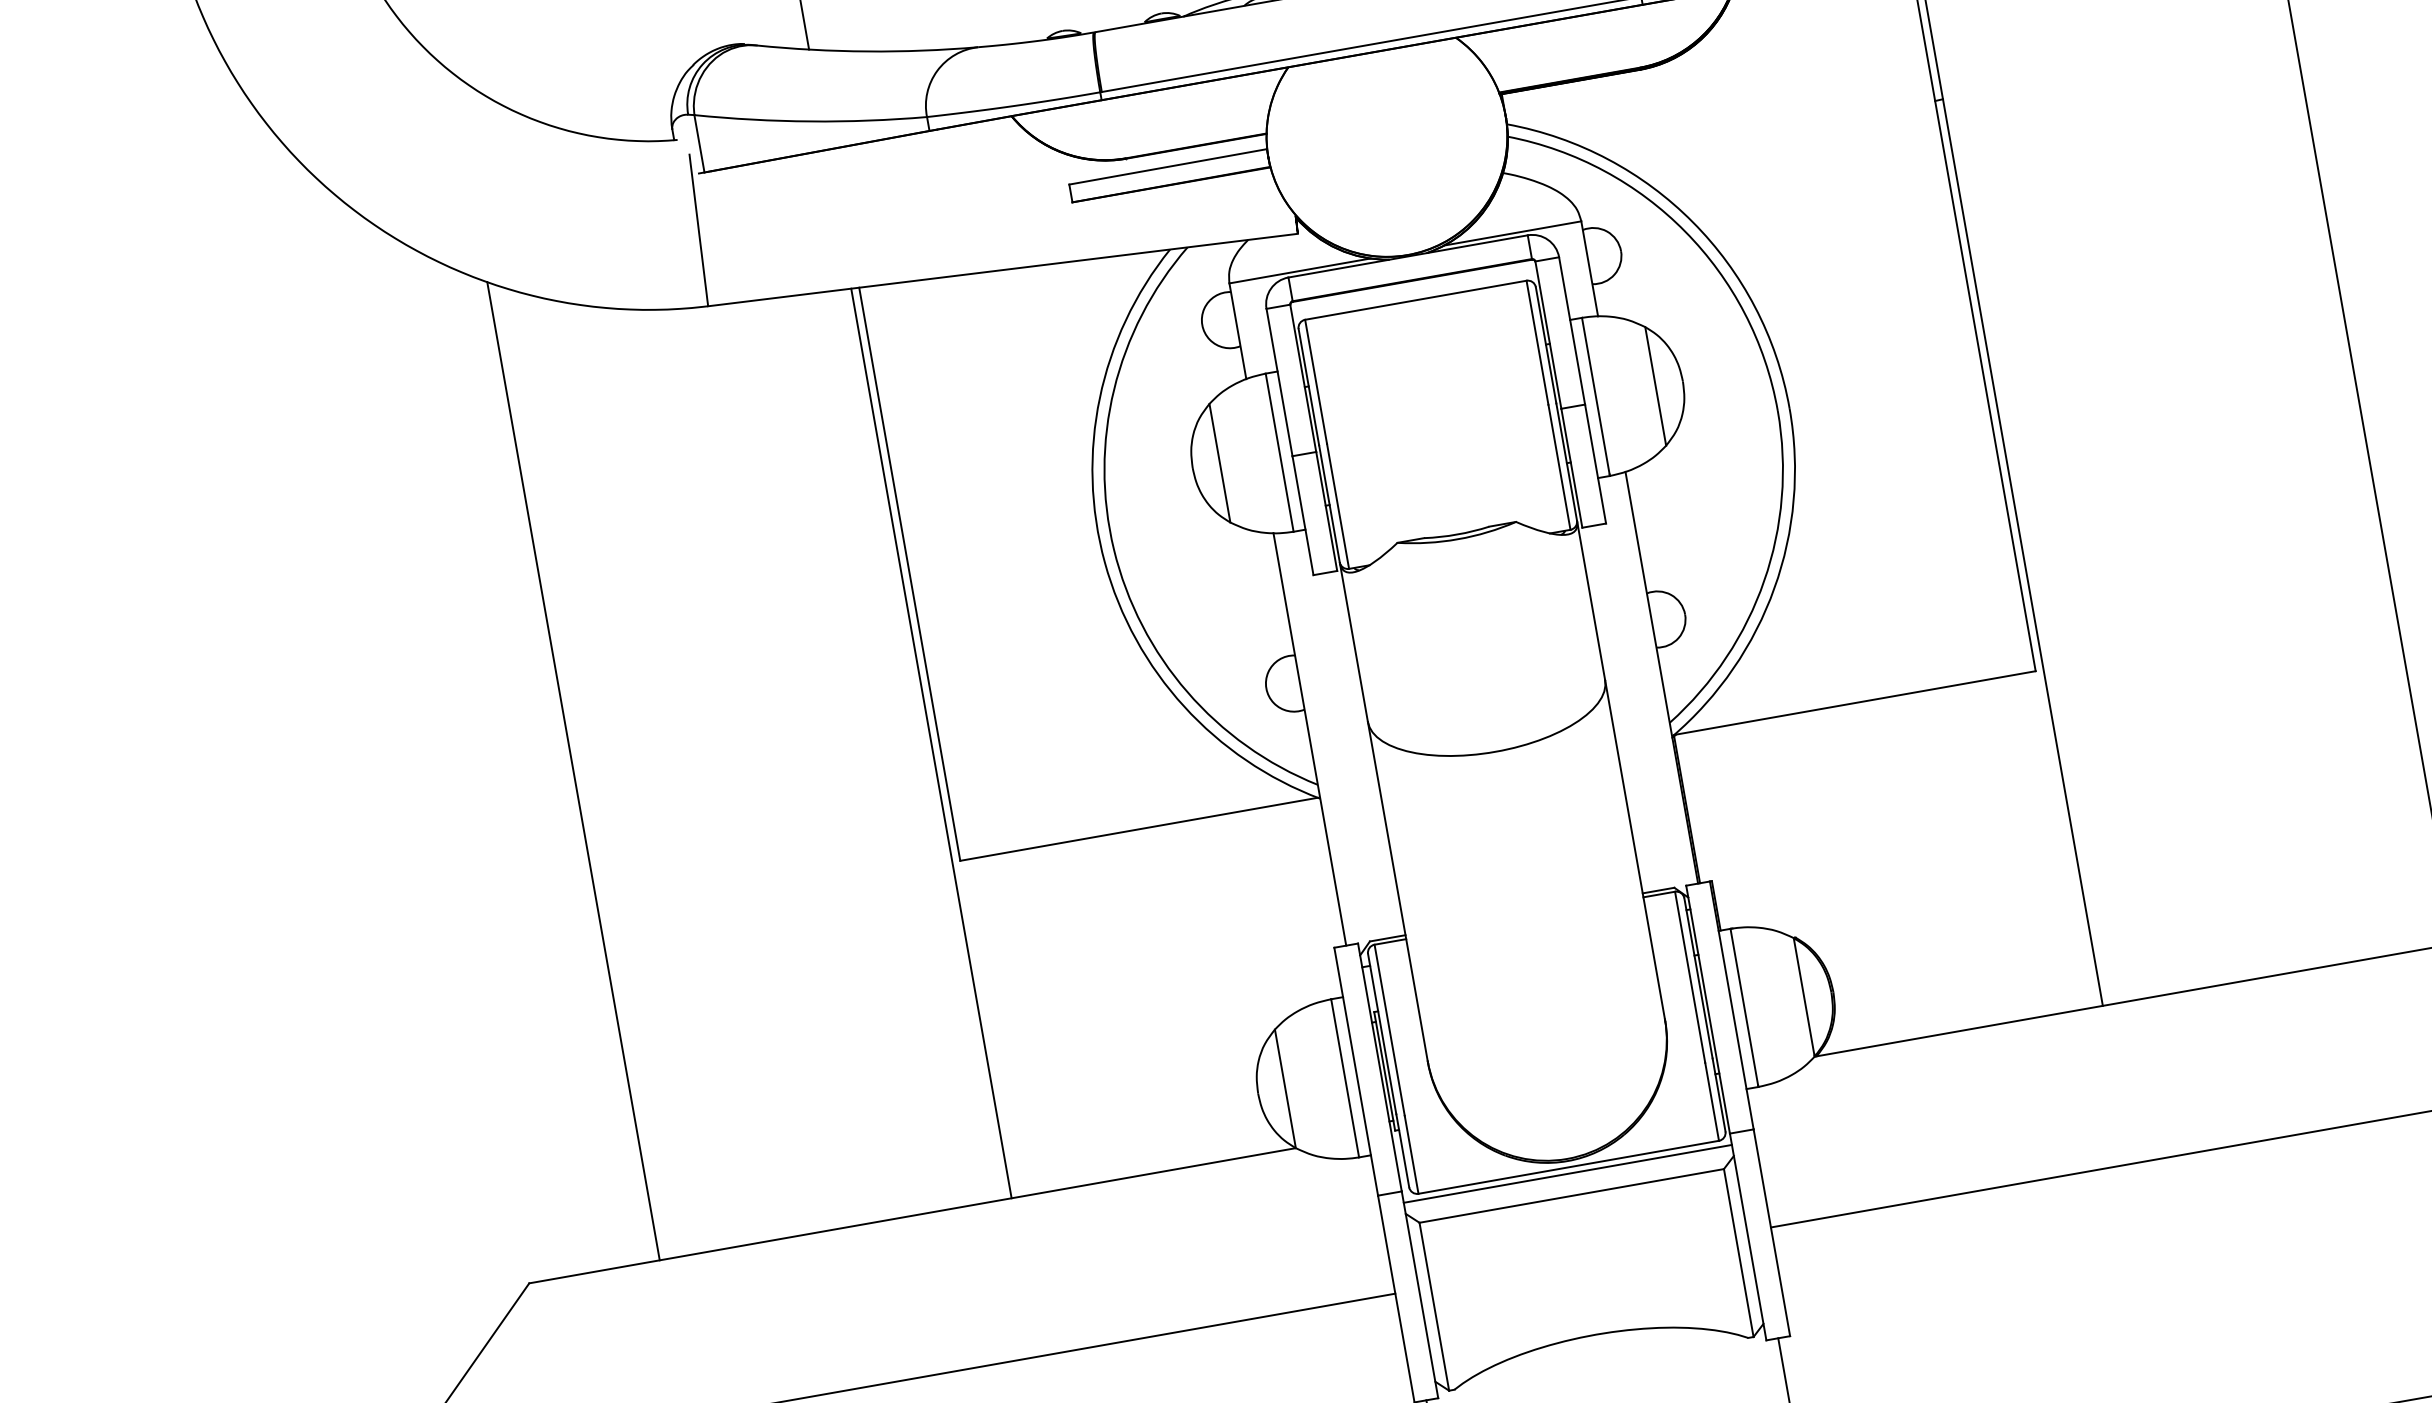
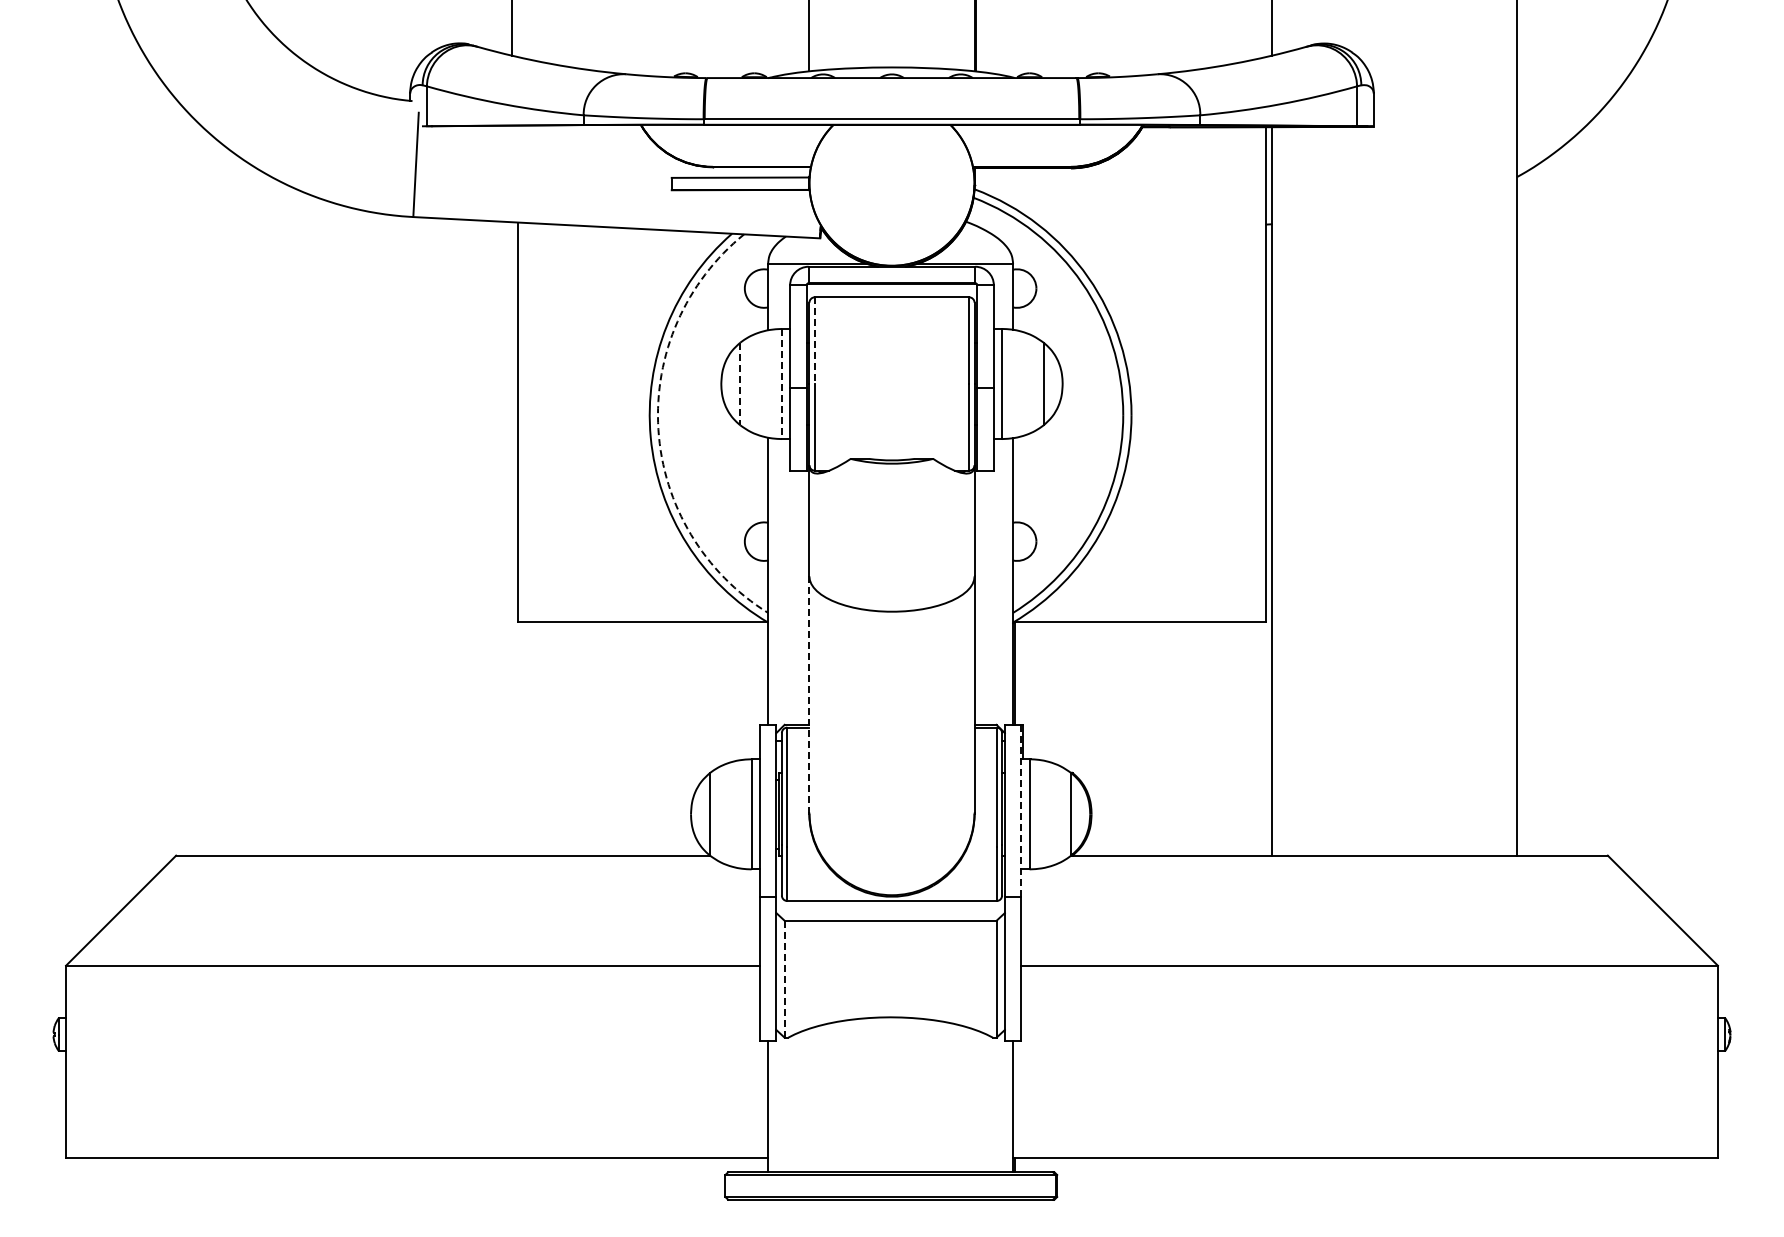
line: (1315, 381) -> (814, 340), solid -> dashed
line: (1279, 453) -> (781, 384), solid -> dashed
line: (1220, 463) -> (740, 384), solid -> dashed
arc: (1114, 549) -> (658, 429), solid -> dashed
line: (931, 742) -> (512, 538), removed
line: (574, 770) -> (267, 514), removed
line: (1398, 893) -> (809, 695), solid -> dashed
line: (1732, 1005) -> (1021, 811), solid -> dashed
line: (1567, 1174) -> (890, 905), removed
line: (1434, 1307) -> (784, 979), solid -> dashed

